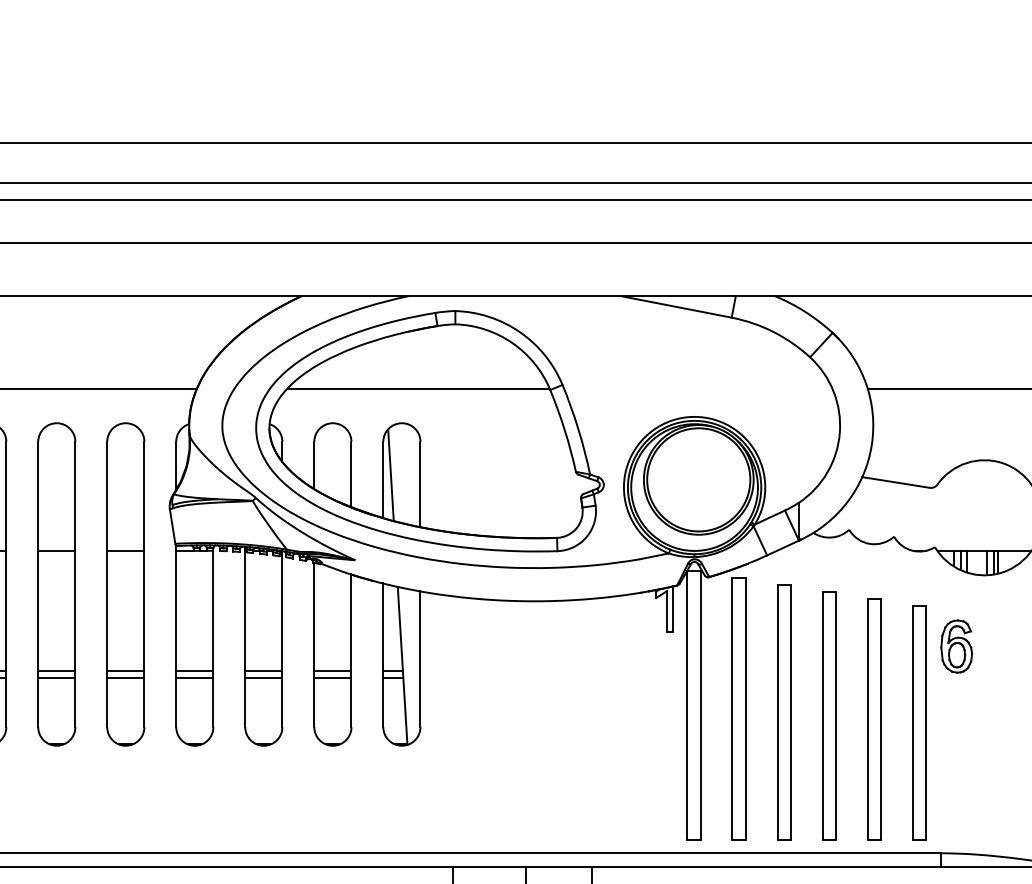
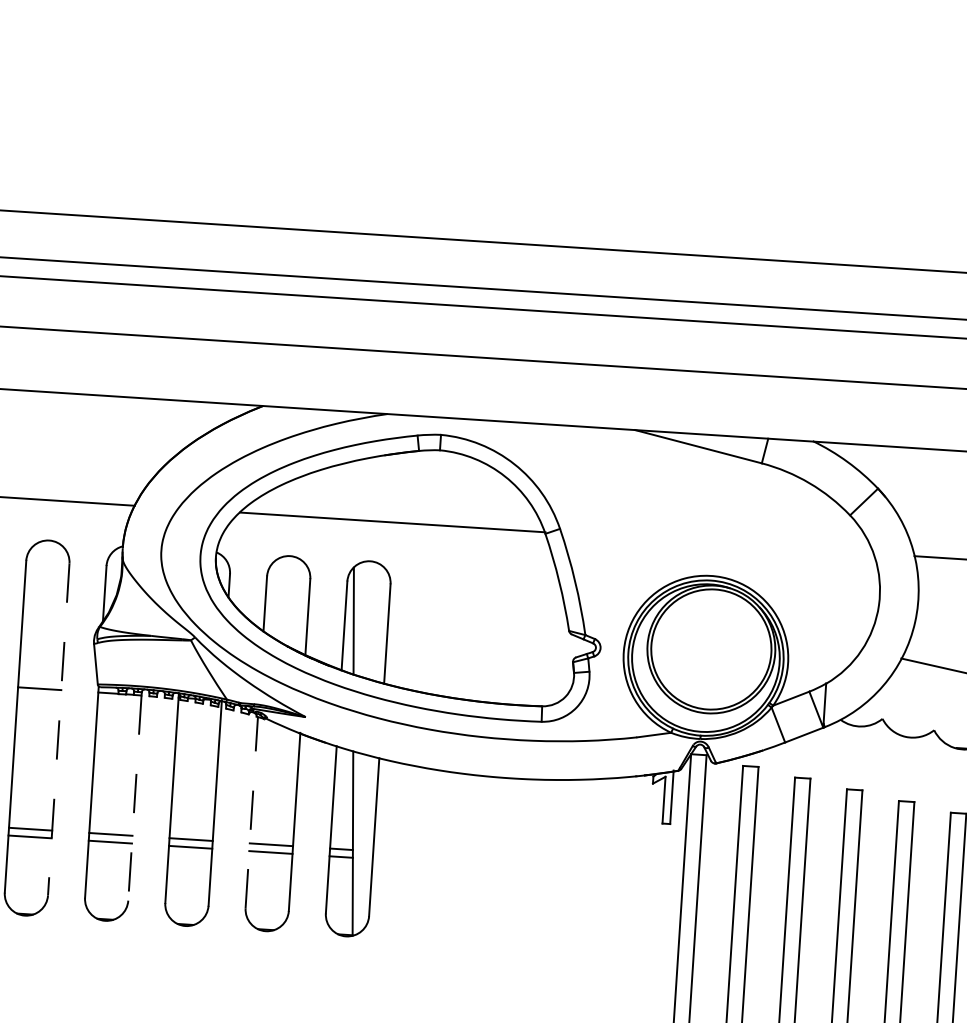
line: (144, 584) -> (58, 729), solid -> dashed
line: (213, 639) -> (134, 798), solid -> dashed
line: (314, 644) -> (252, 812), solid -> dashed

